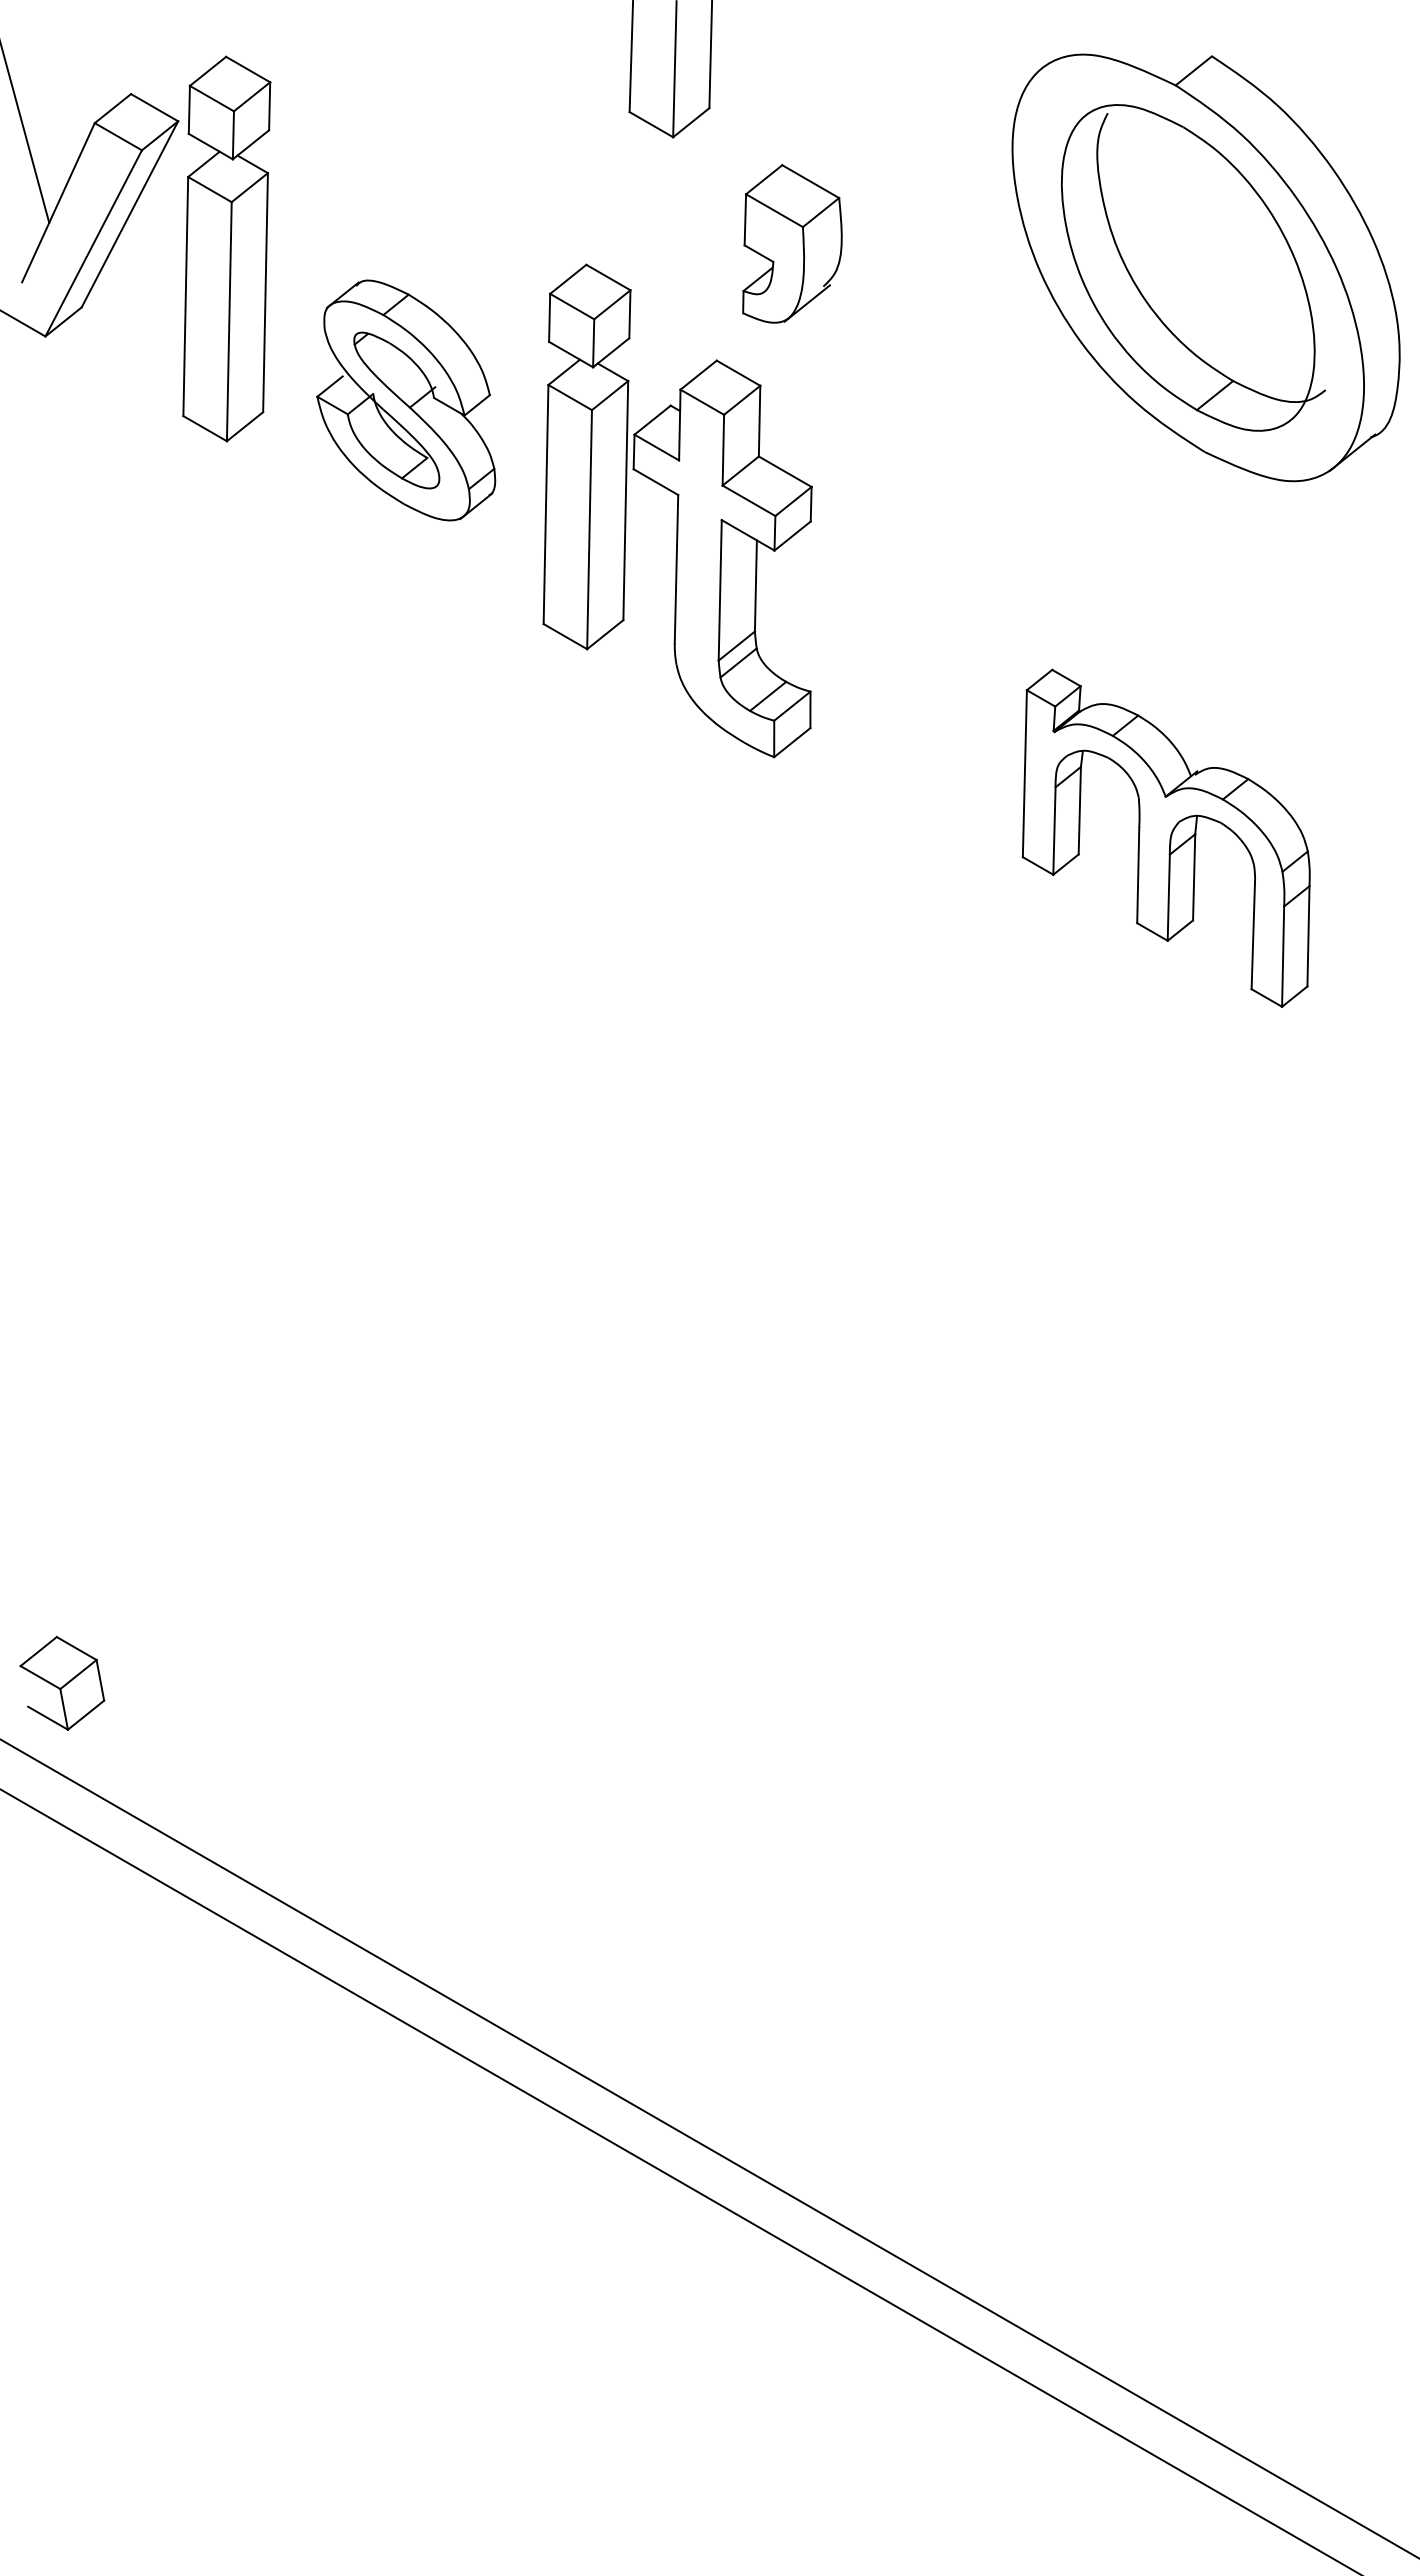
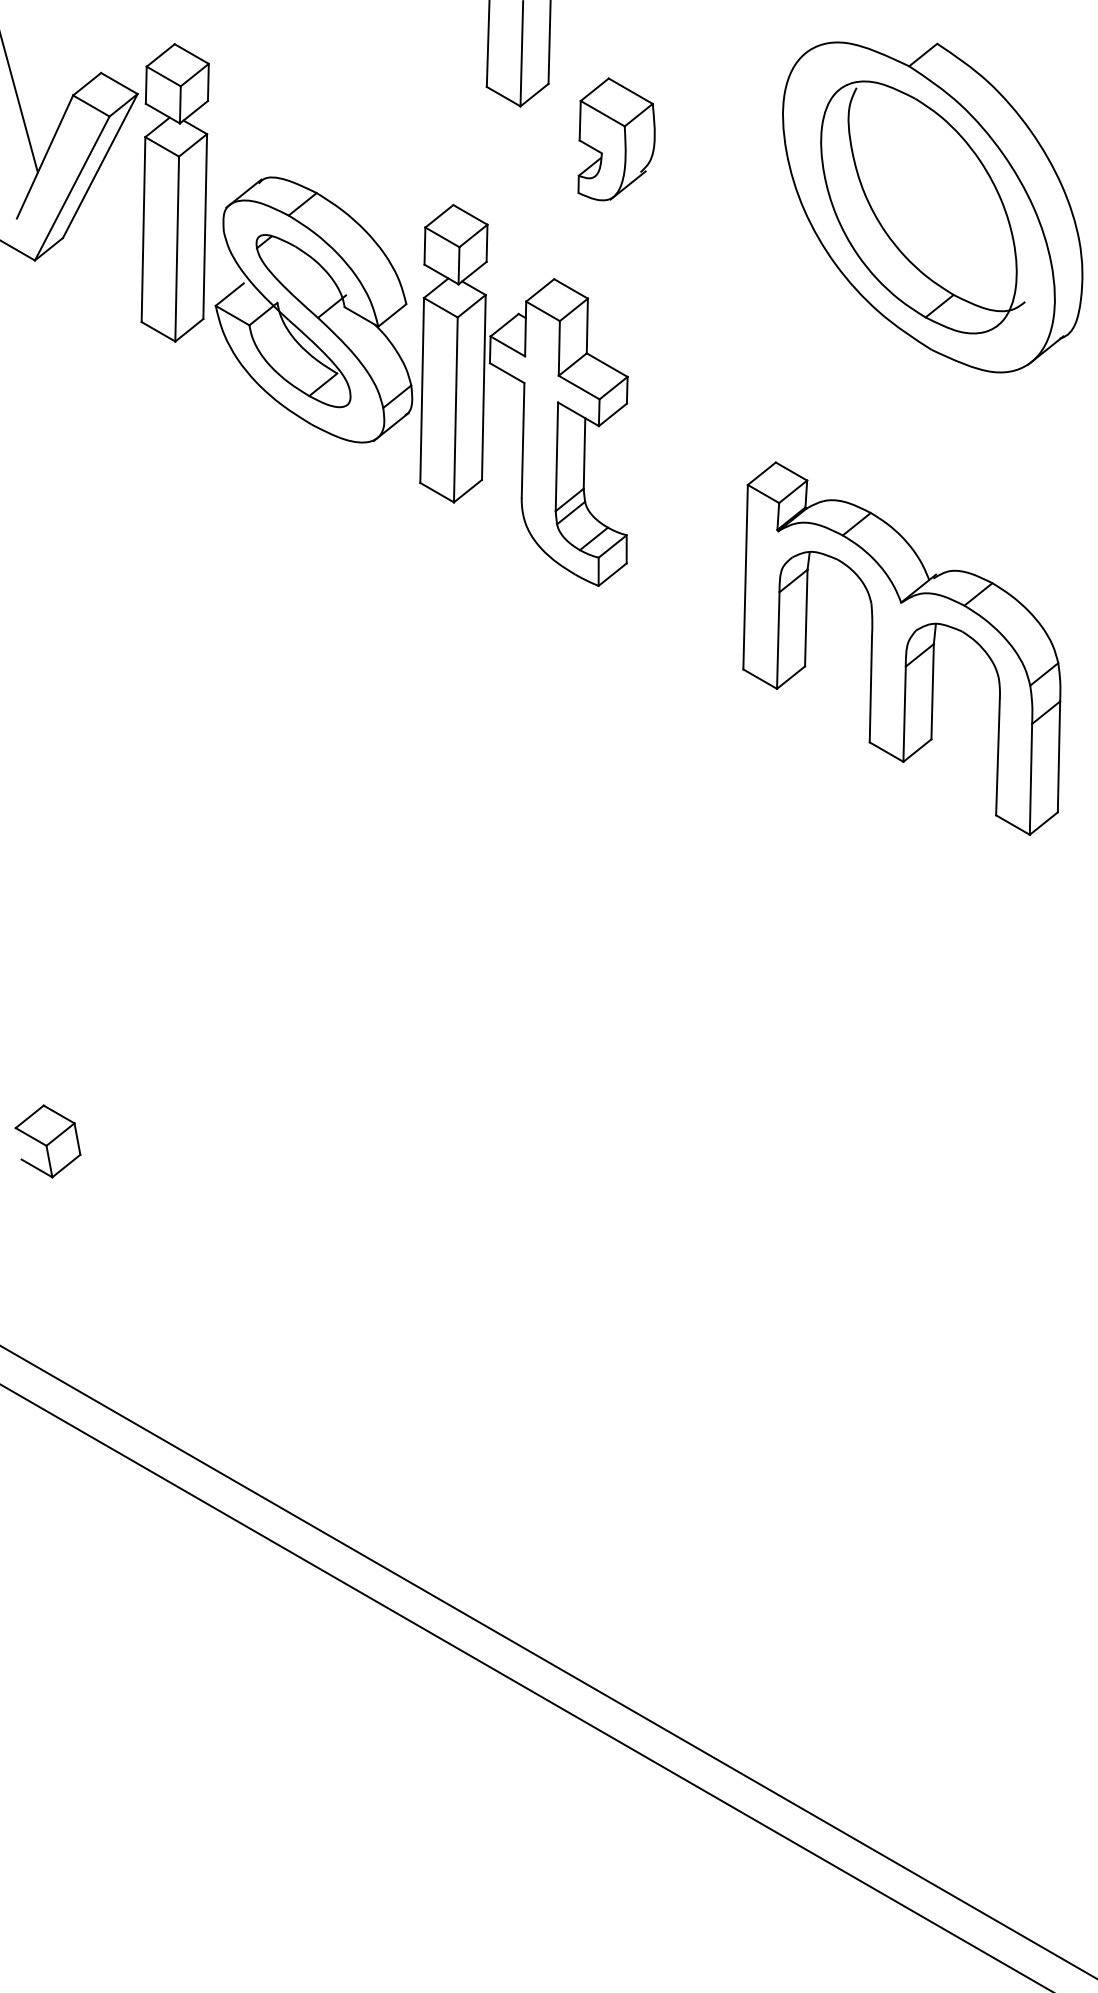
part: (792, 243) -> (616, 139), moved
part: (406, 400) -> (314, 310), size x1.43
part: (1166, 838) -> (902, 648), size x1.43
part: (62, 1682) -> (48, 1140), moved

